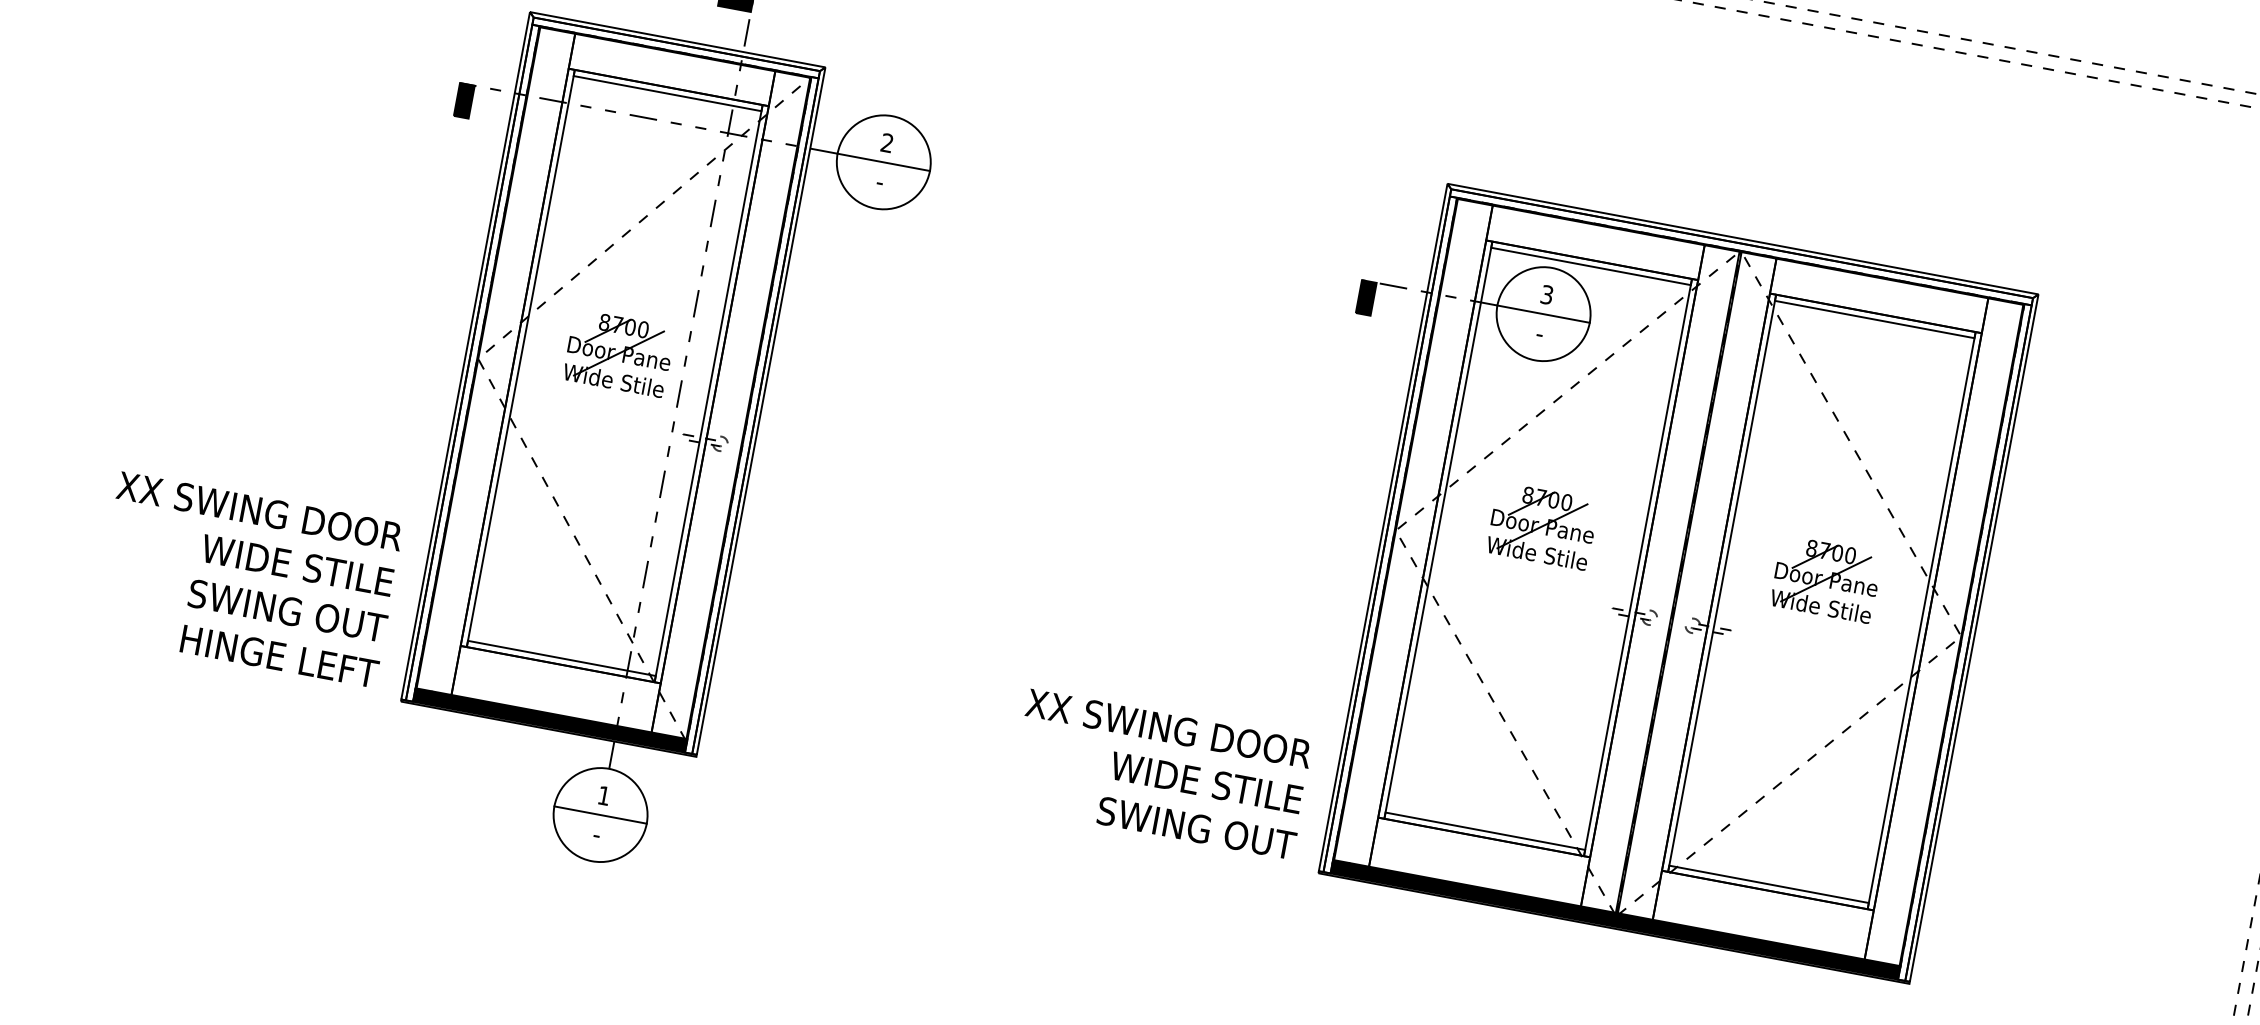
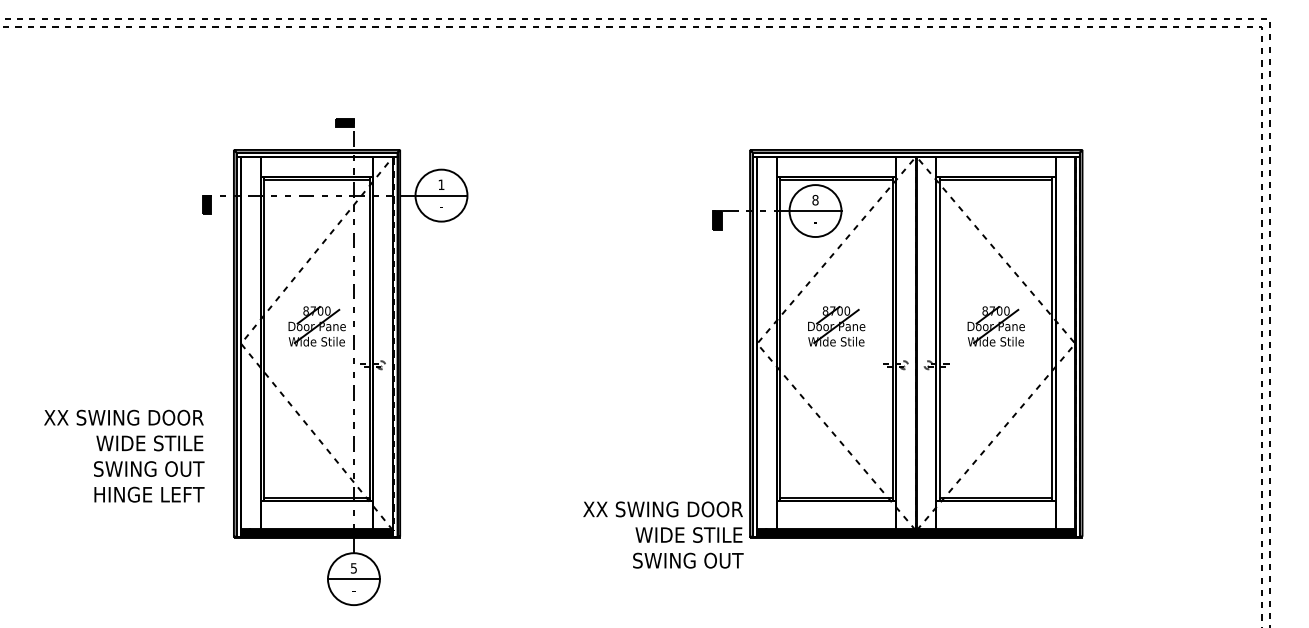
text: (887, 142) -> (441, 184), 2 -> 1
text: (1547, 295) -> (815, 200), 3 -> 8
text: (248, 578) -> (124, 455), moved
text: (1161, 773) -> (663, 534), moved
text: (603, 795) -> (353, 568), 1 -> 5

